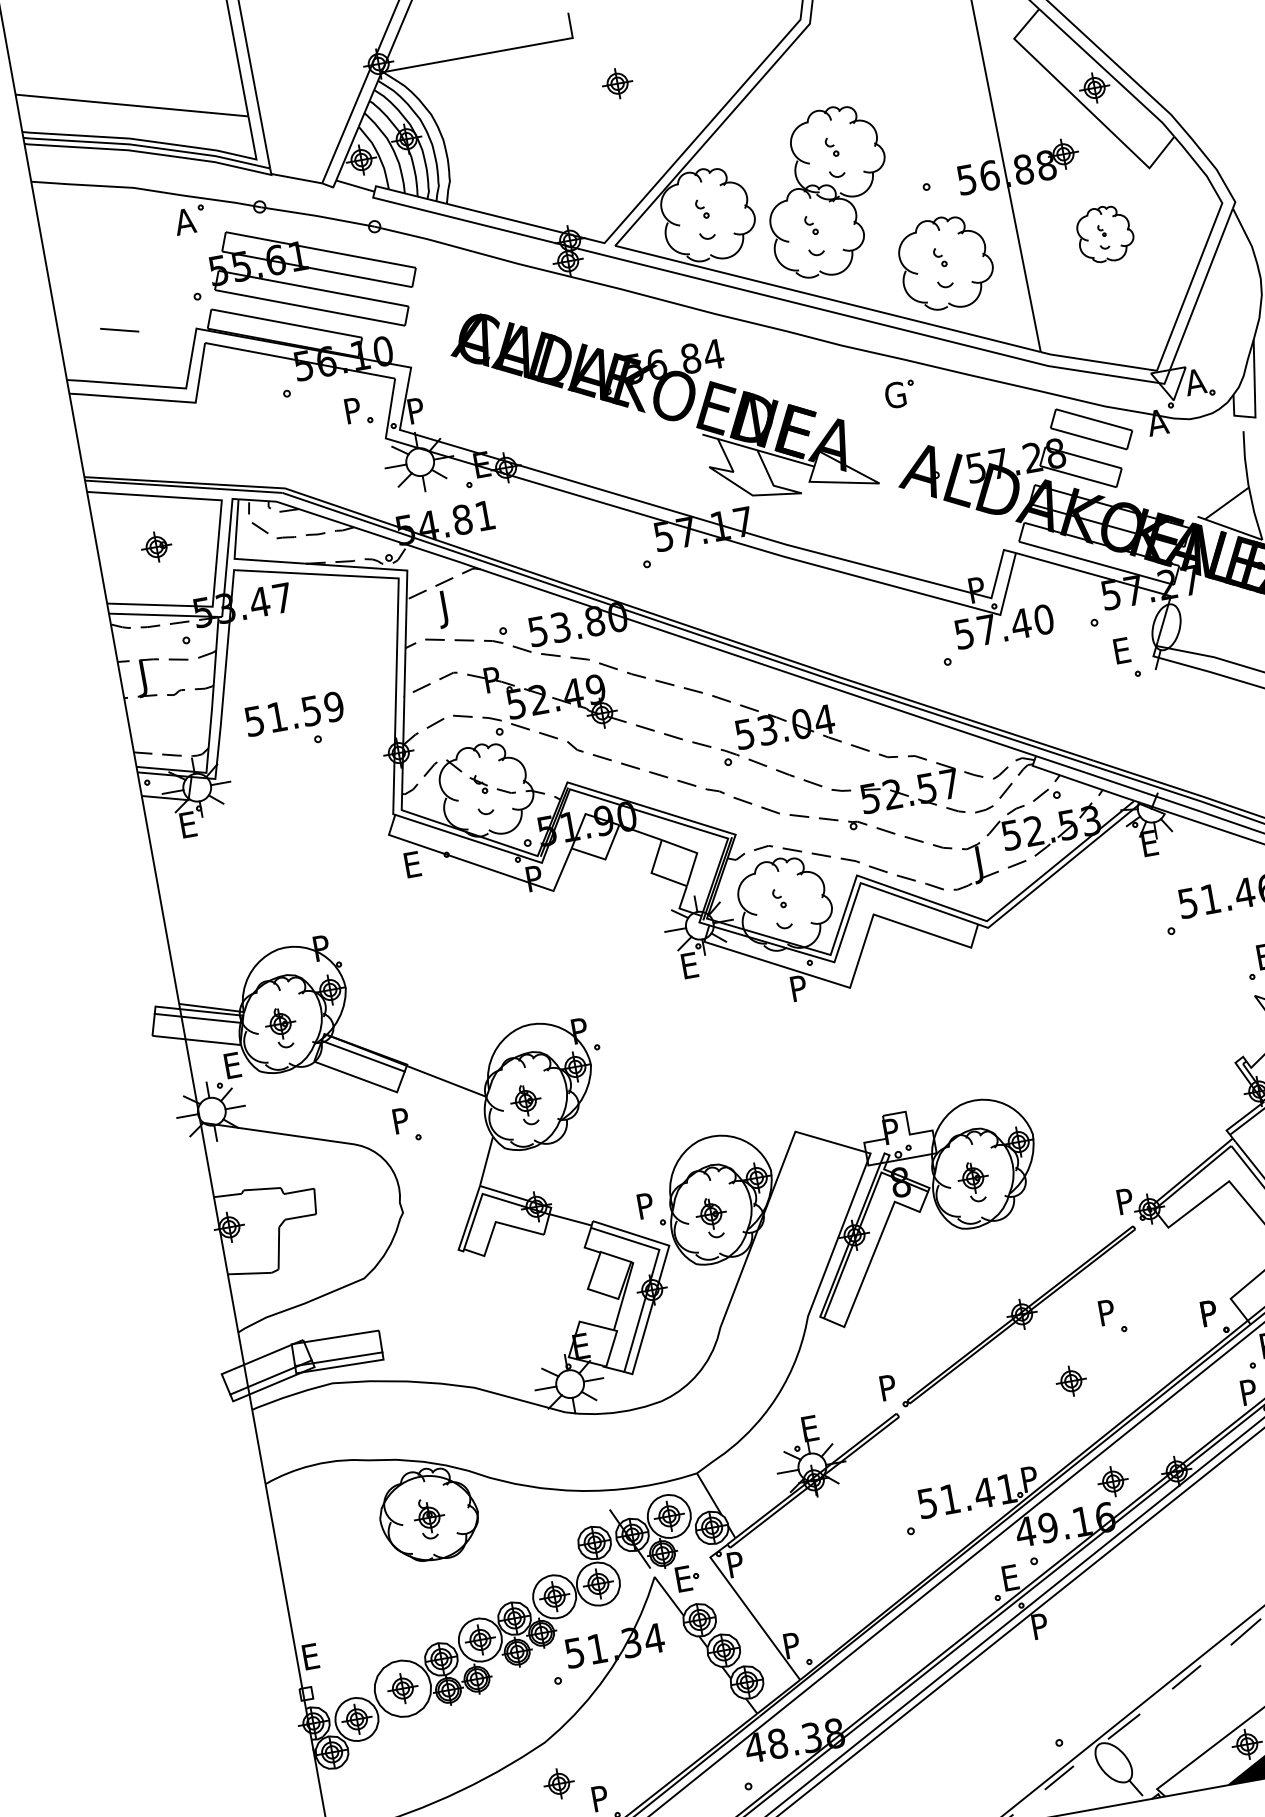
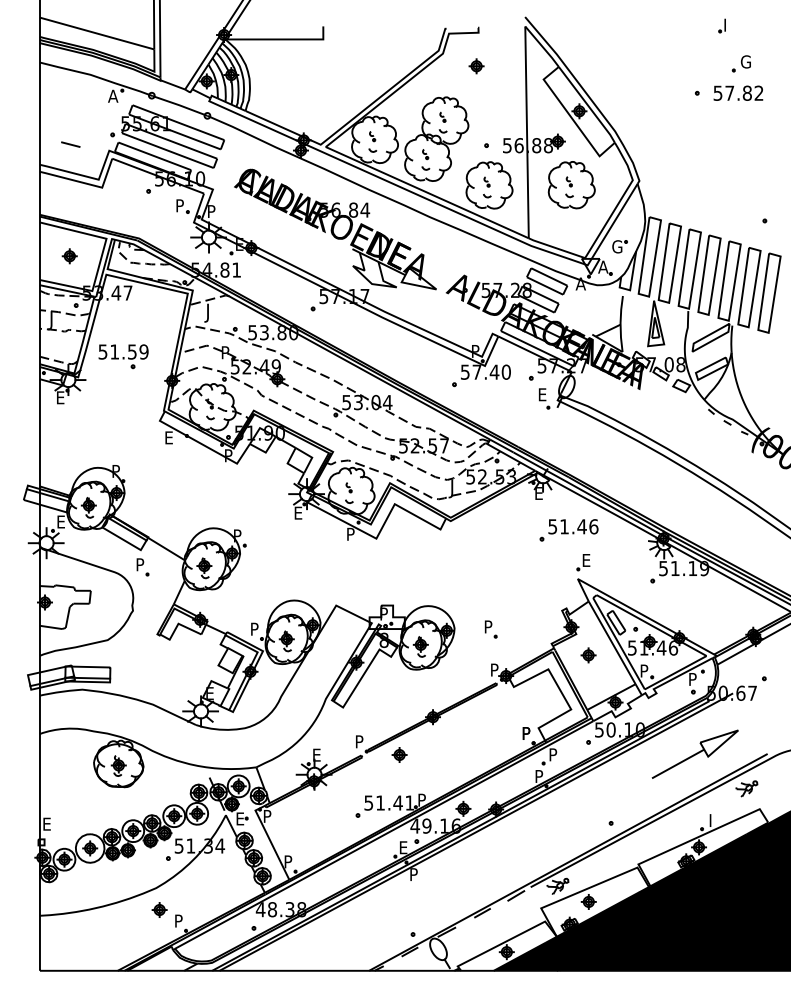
part: (617, 84) -> (476, 66), moved
part: (1105, 234) -> (571, 185), size x1.67
part: (899, 393) -> (619, 246), moved
part: (1111, 1316) -> (490, 629), moved
part: (1070, 1380) -> (399, 754), moved

